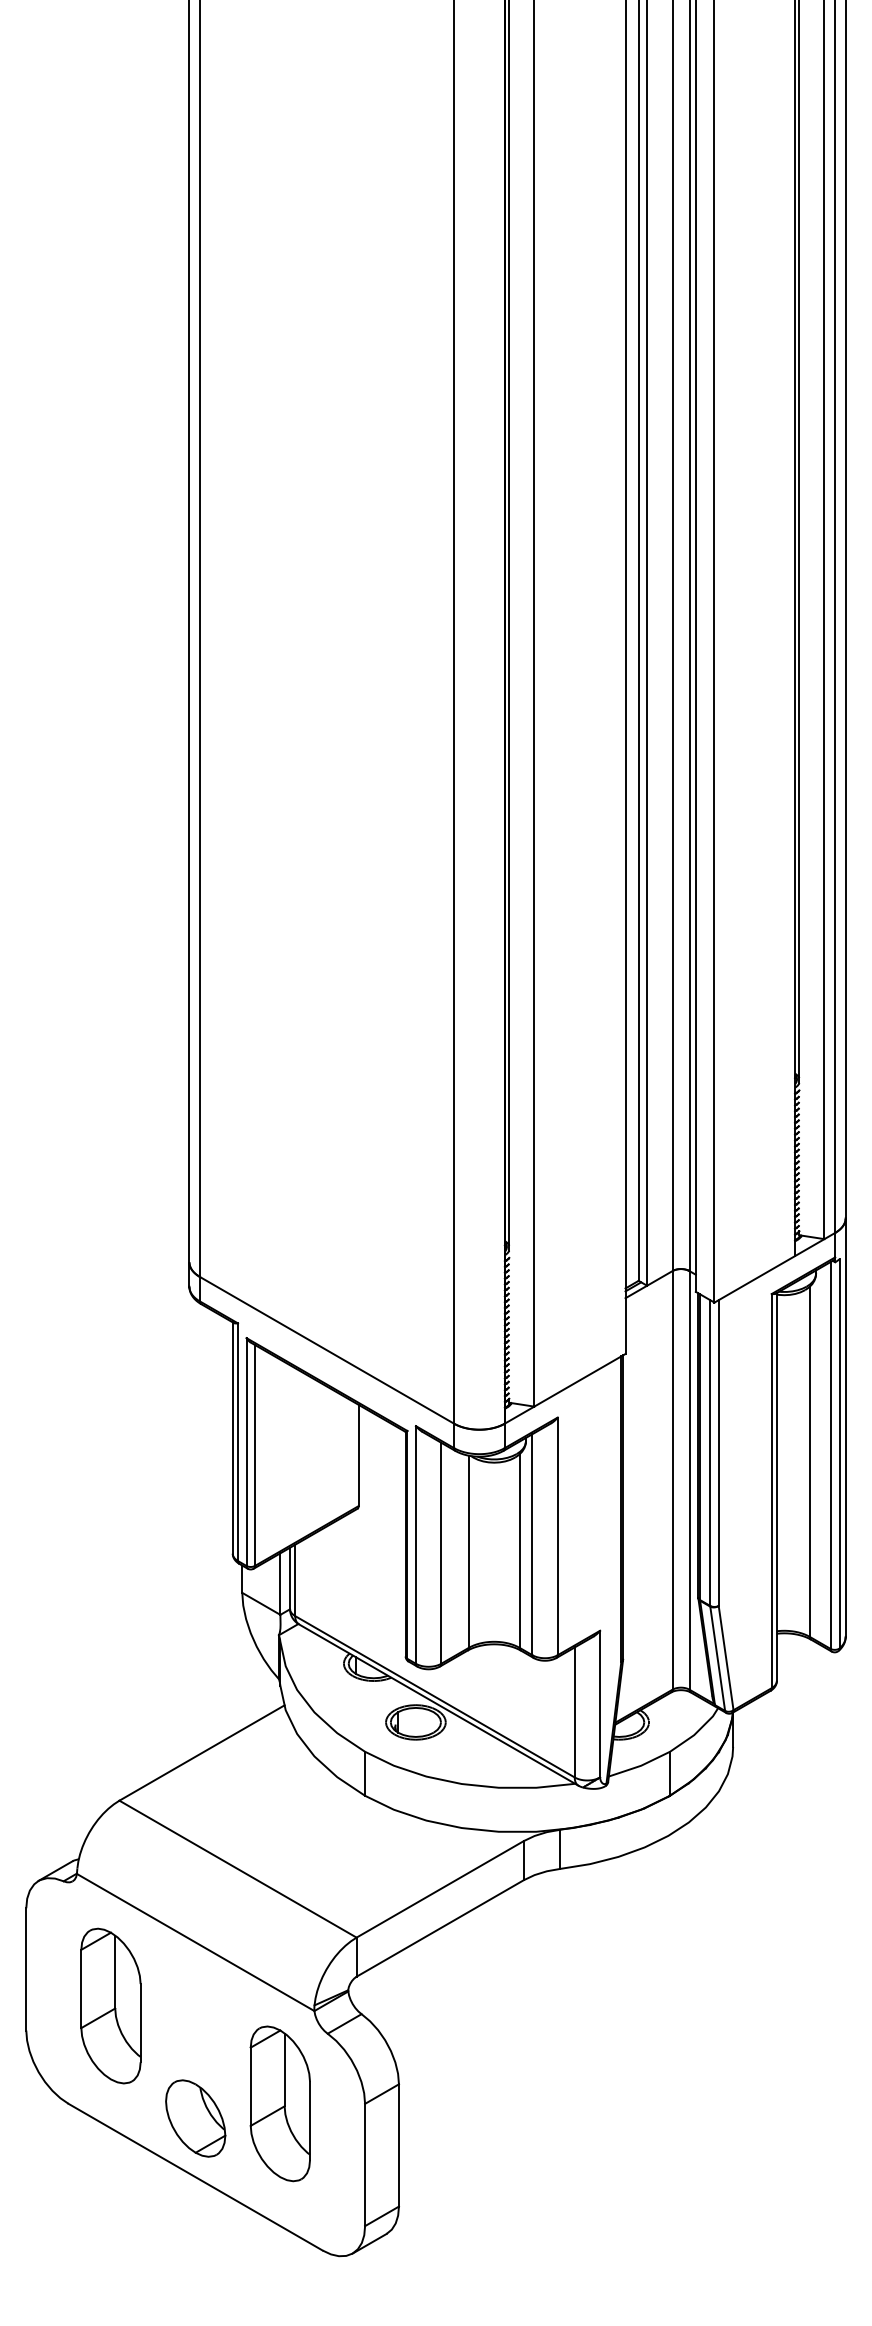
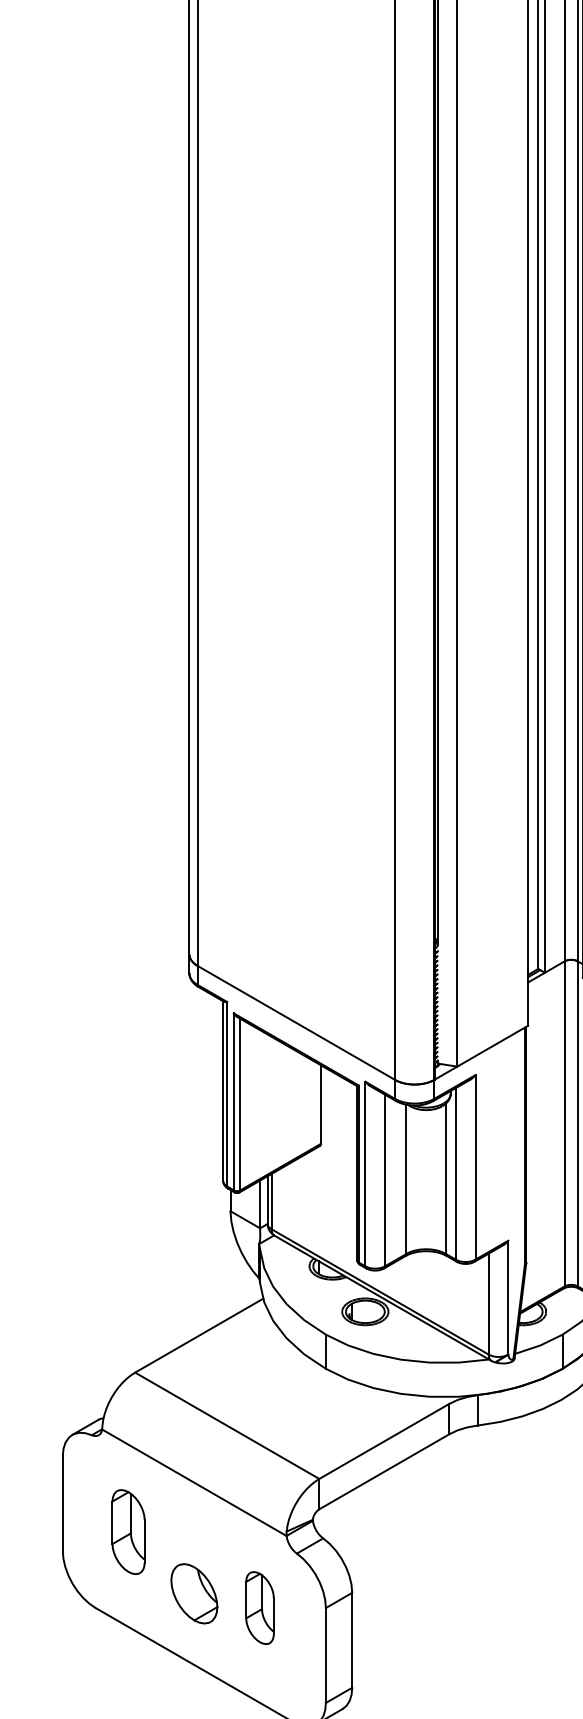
part: (110, 2005) -> (128, 1531), size x0.7
part: (279, 2103) -> (259, 1607), size x0.6
part: (195, 2118) -> (194, 1593), moved

